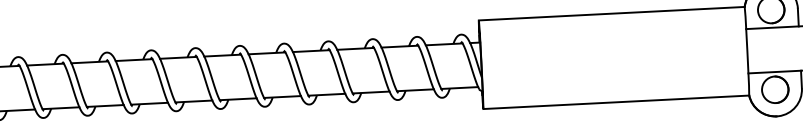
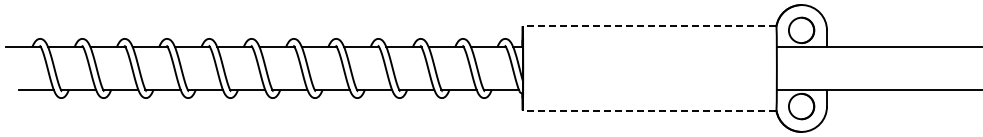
line: (611, 14) -> (649, 26), solid -> dashed
line: (616, 102) -> (649, 110), solid -> dashed

